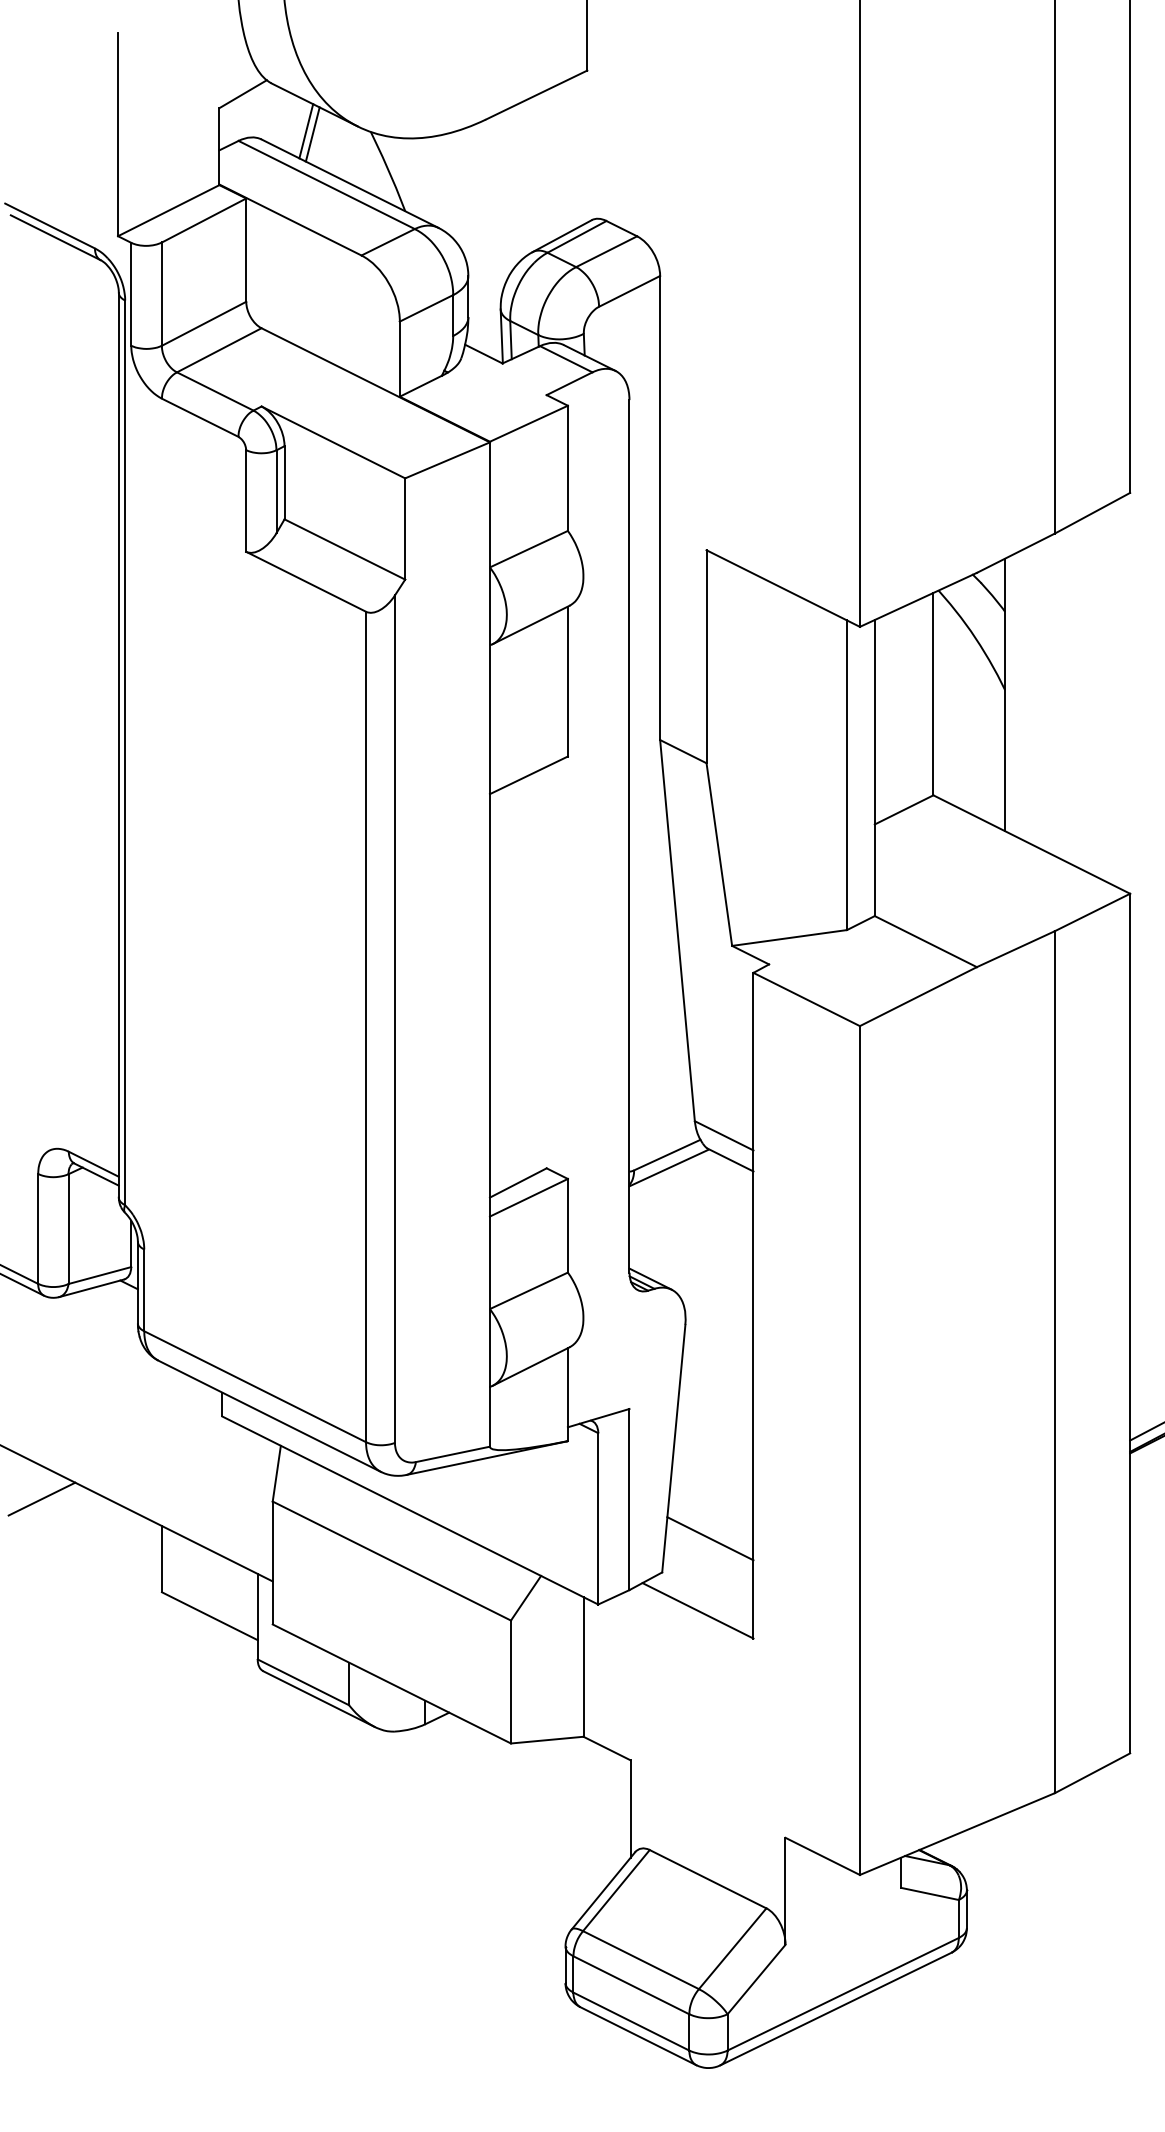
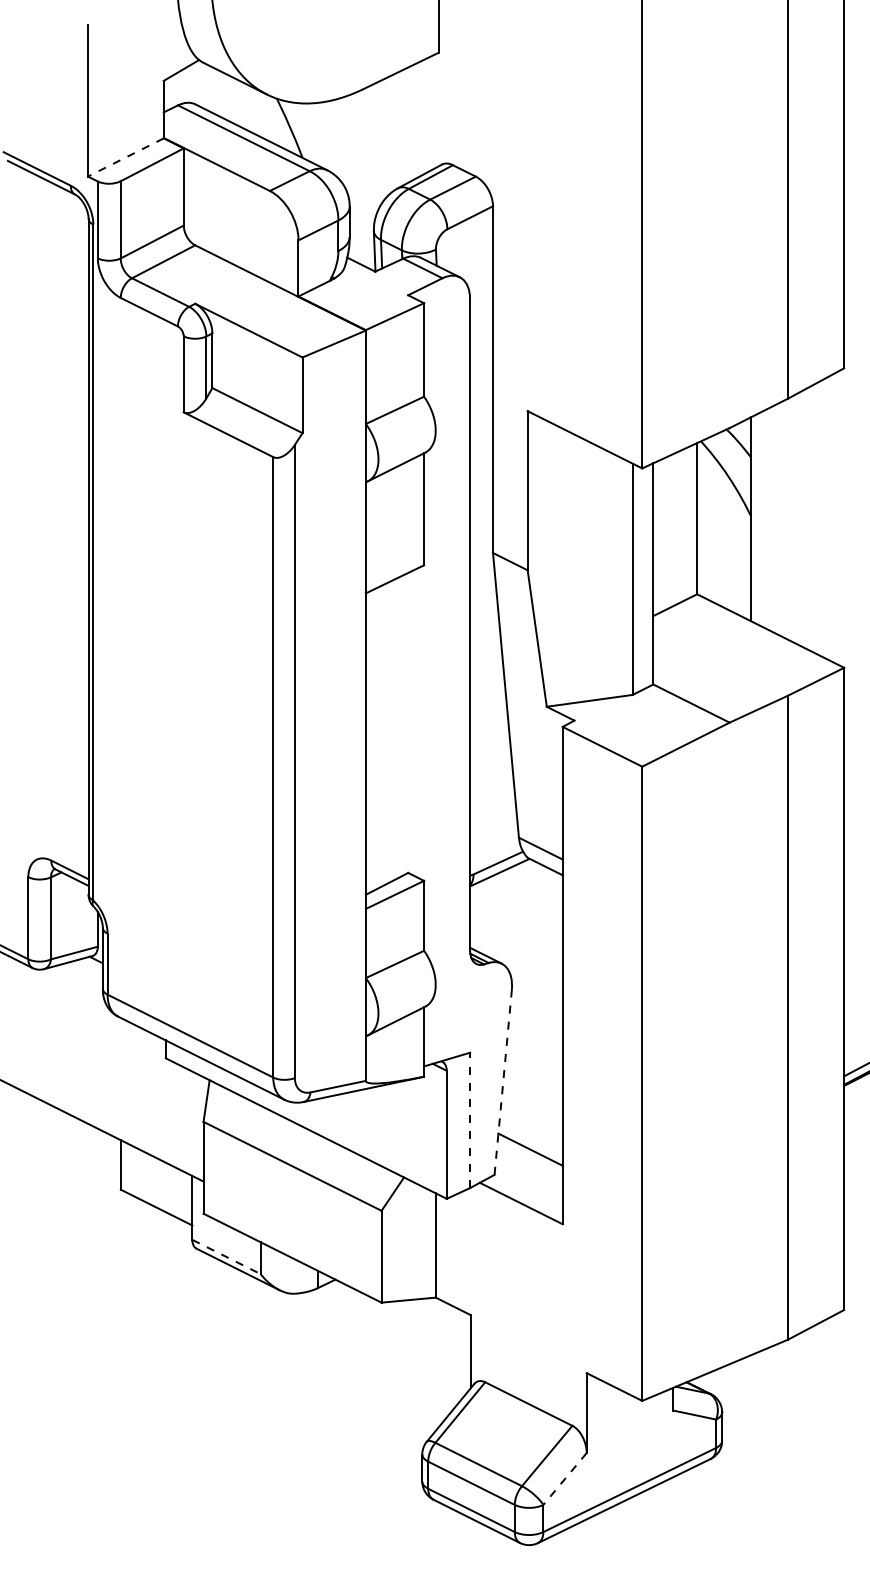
line: (306, 131) -> (228, 98), removed
line: (312, 134) -> (233, 100), removed
line: (168, 210) -> (125, 157), solid -> dashed
line: (673, 1448) -> (502, 1082), solid -> dashed
line: (41, 1498) -> (30, 1119), removed
line: (629, 1499) -> (470, 1120), solid -> dashed
line: (303, 1682) -> (226, 1257), solid -> dashed
line: (756, 1979) -> (564, 1478), solid -> dashed

